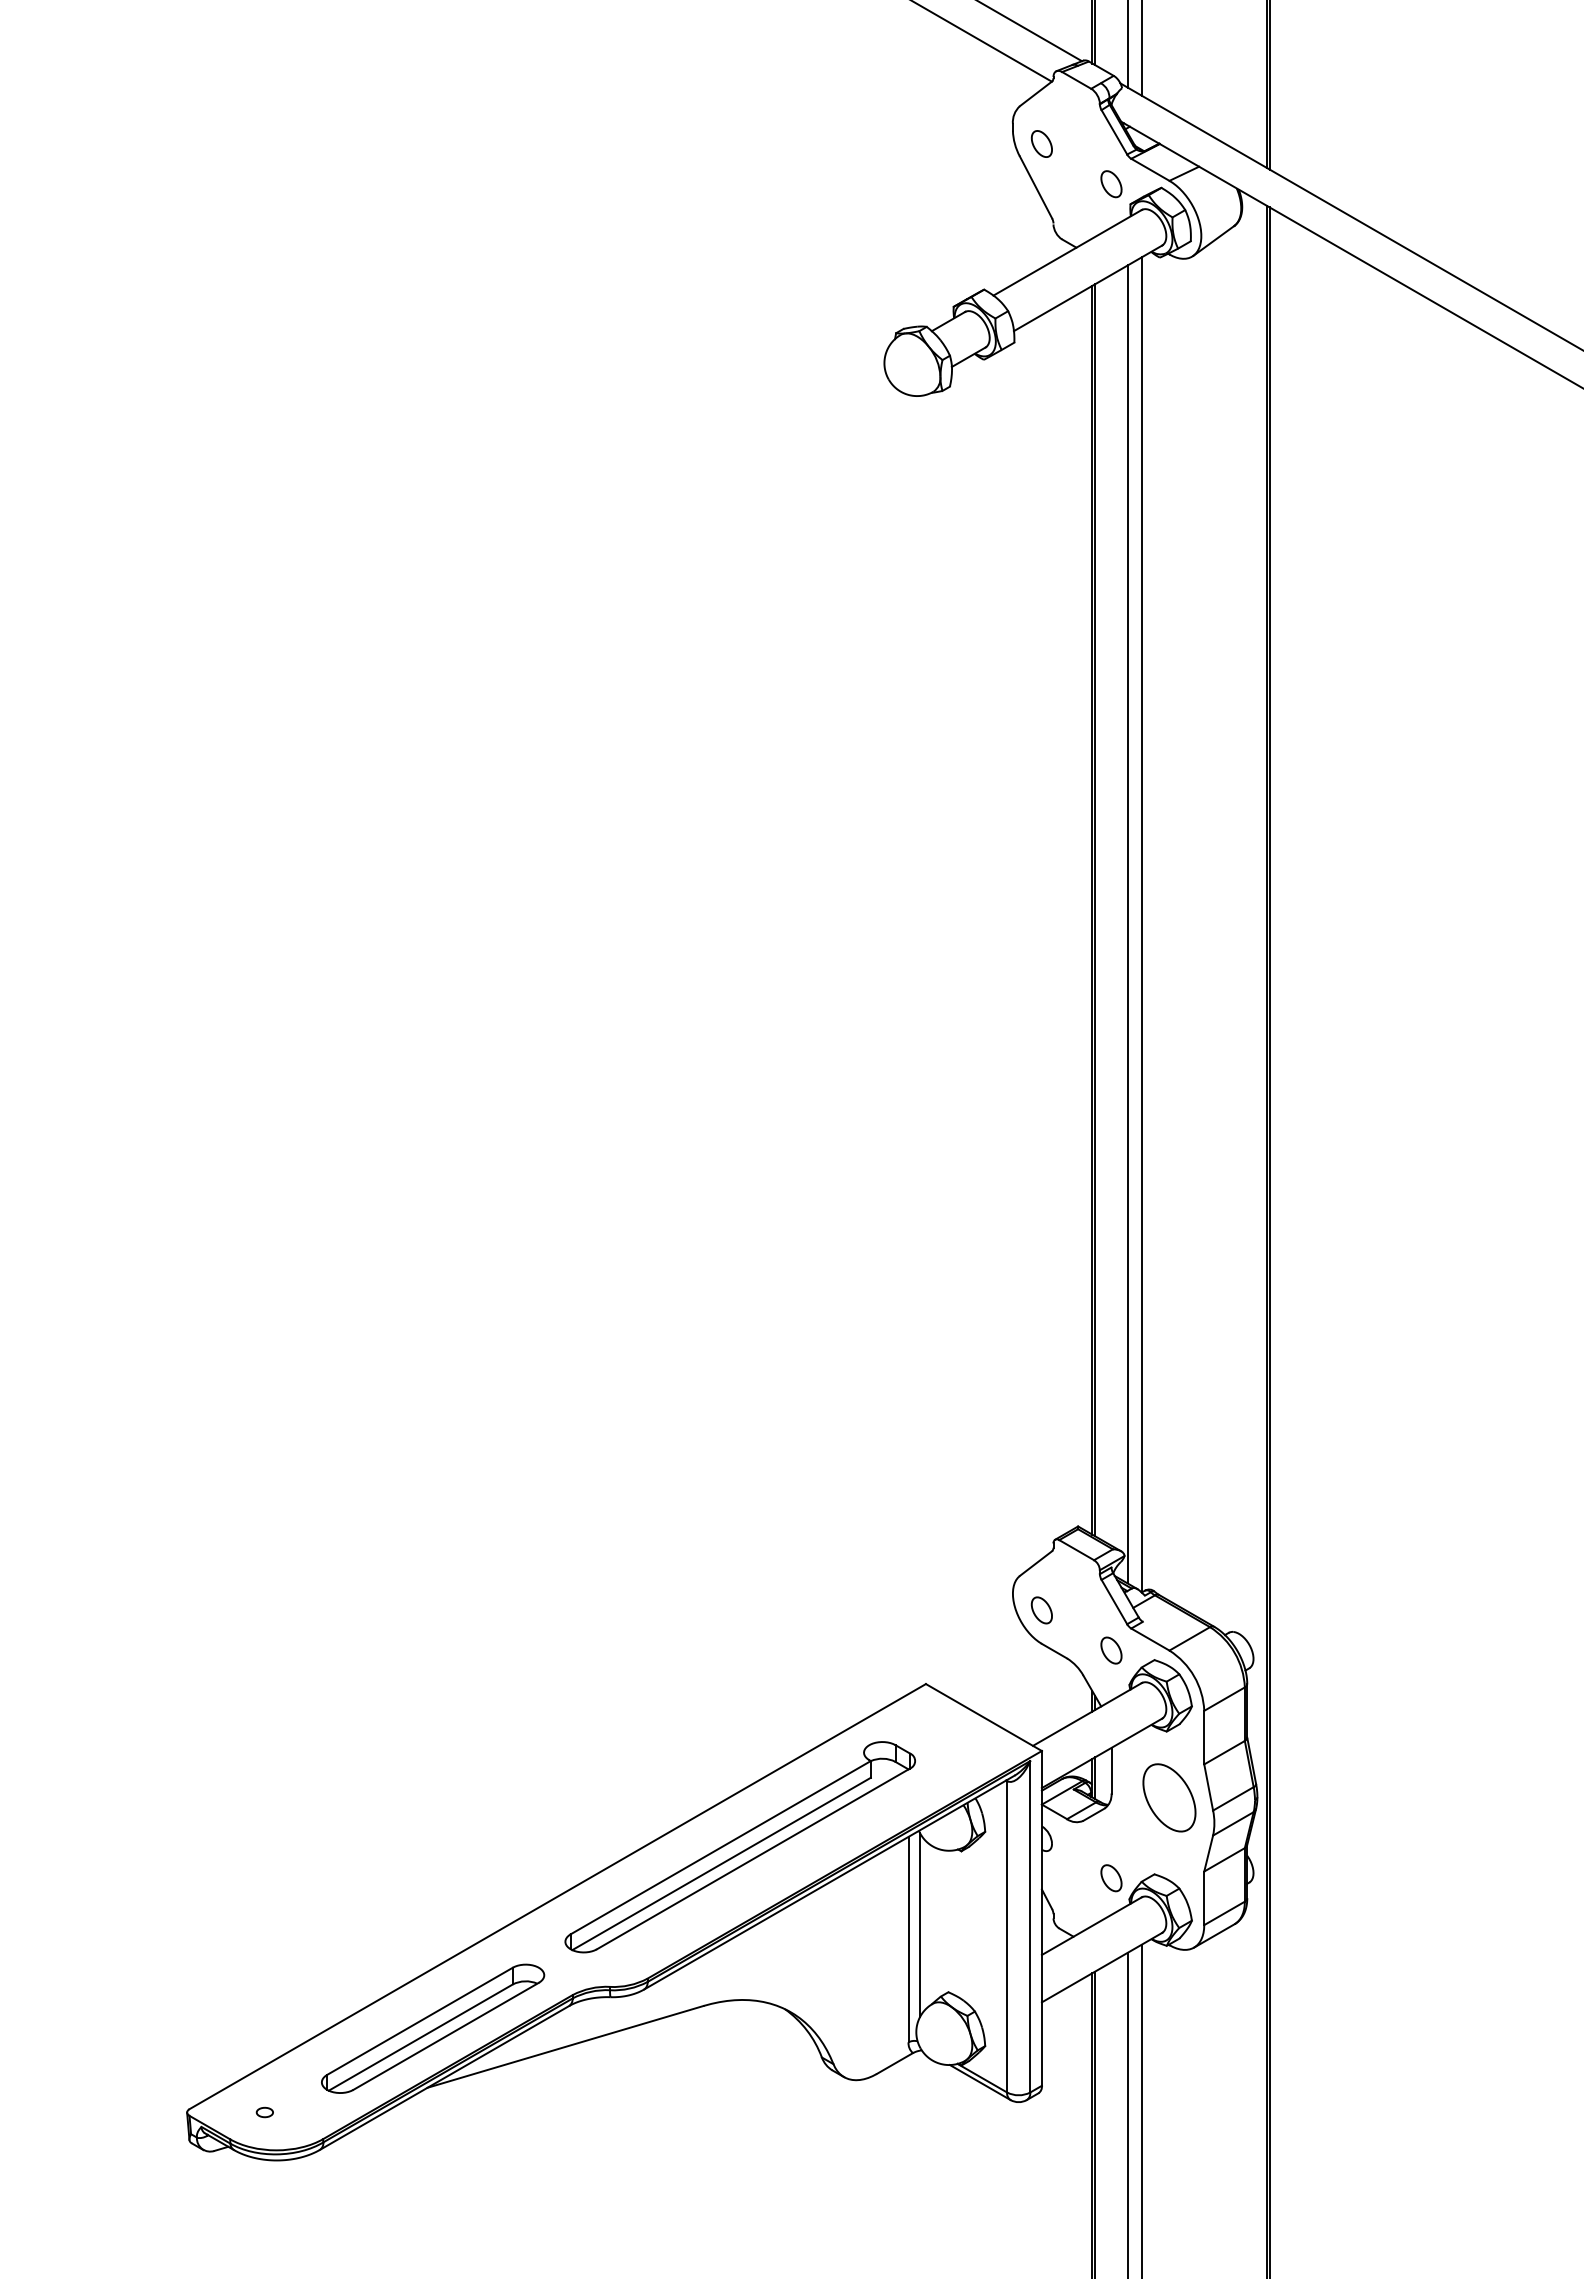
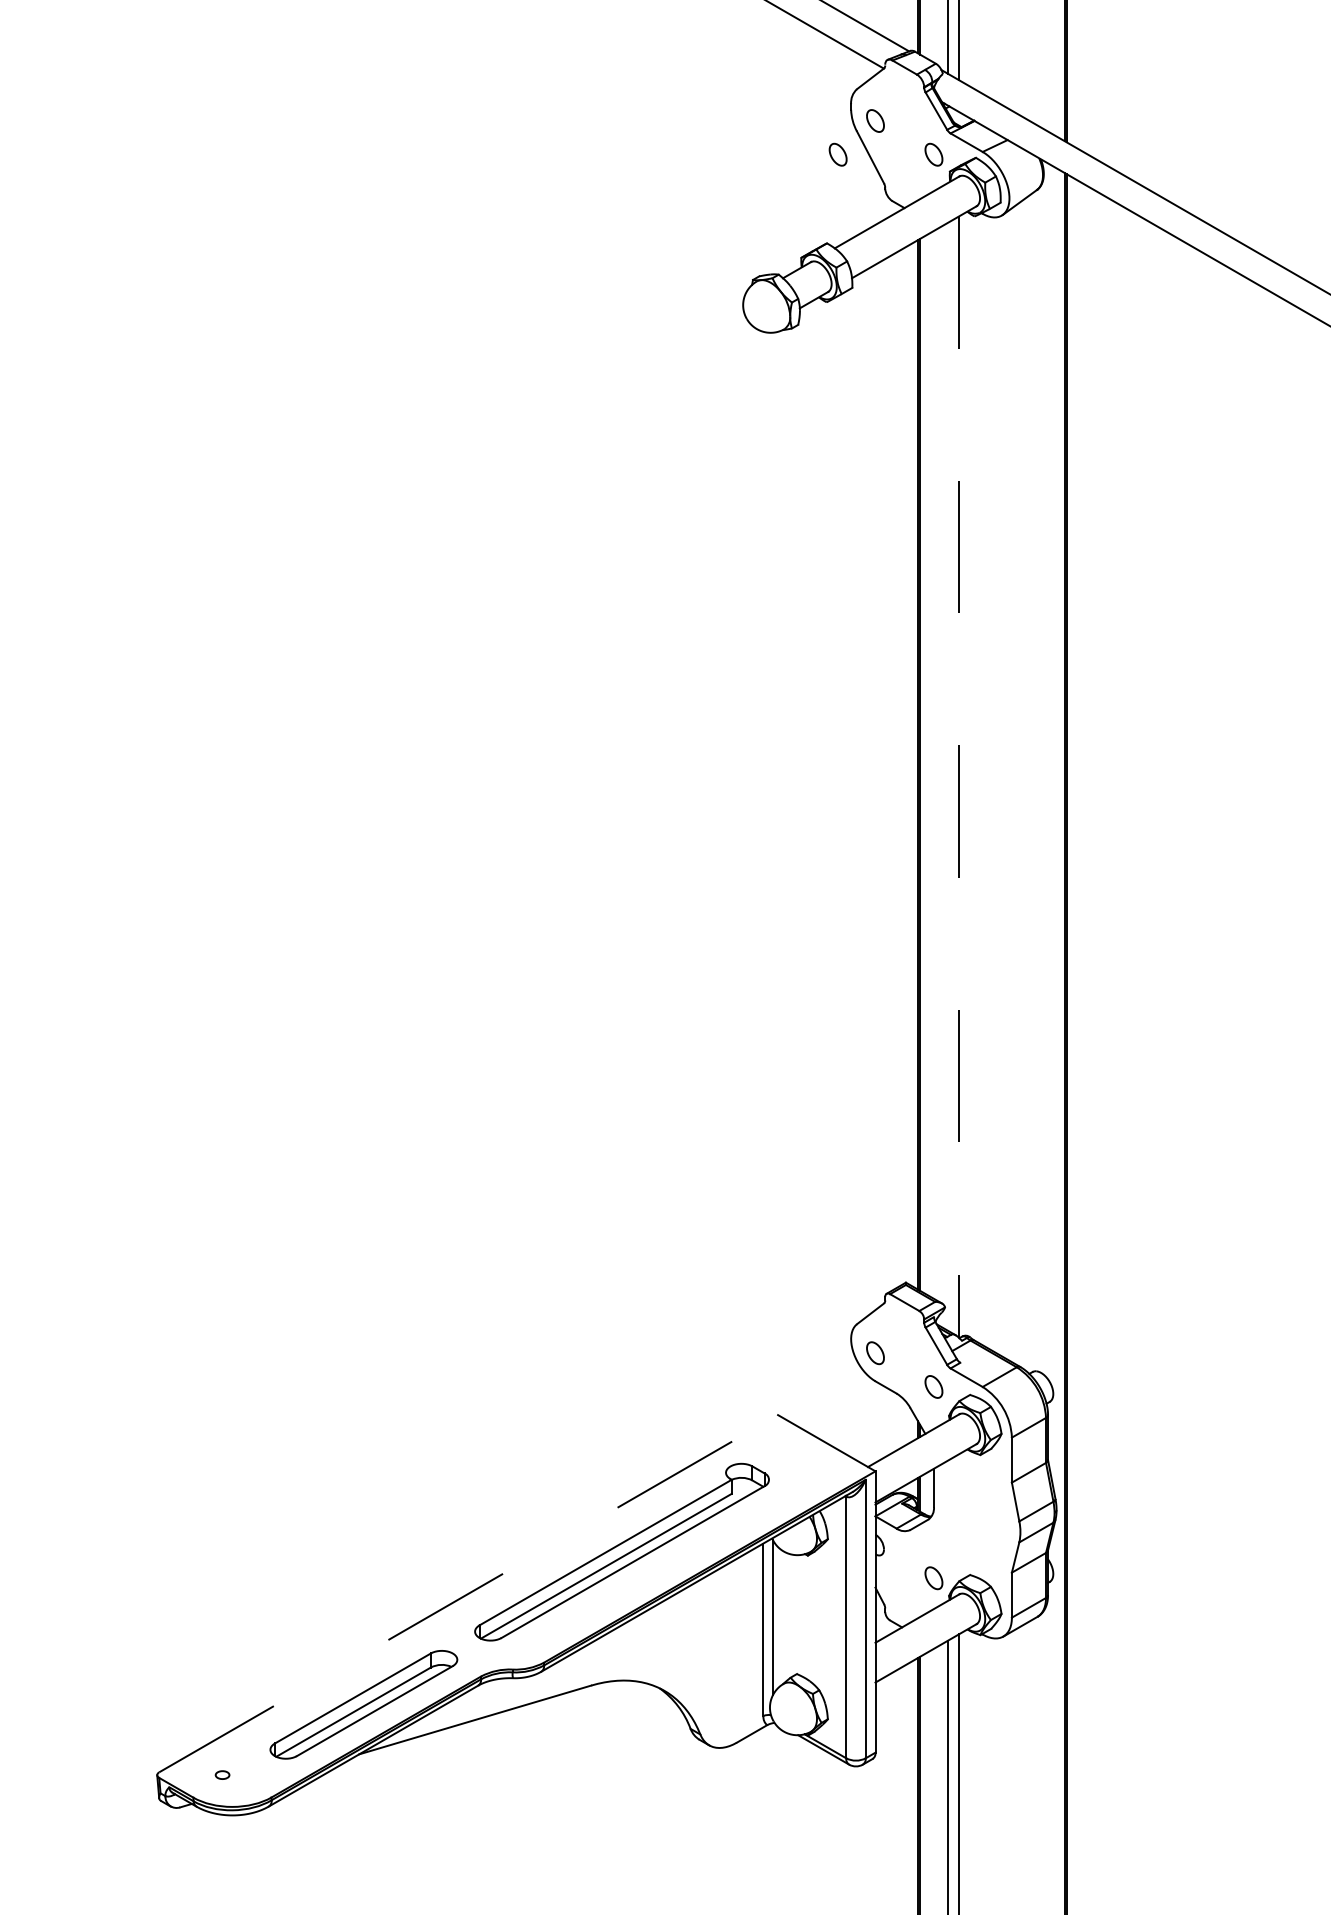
part: (997, 184) -> (838, 155), added
line: (1127, 924) -> (947, 776), removed
line: (1141, 924) -> (959, 776), solid -> dashed
part: (1169, 1797) -> (982, 1510), removed
line: (558, 1896) -> (469, 1593), solid -> dashed

